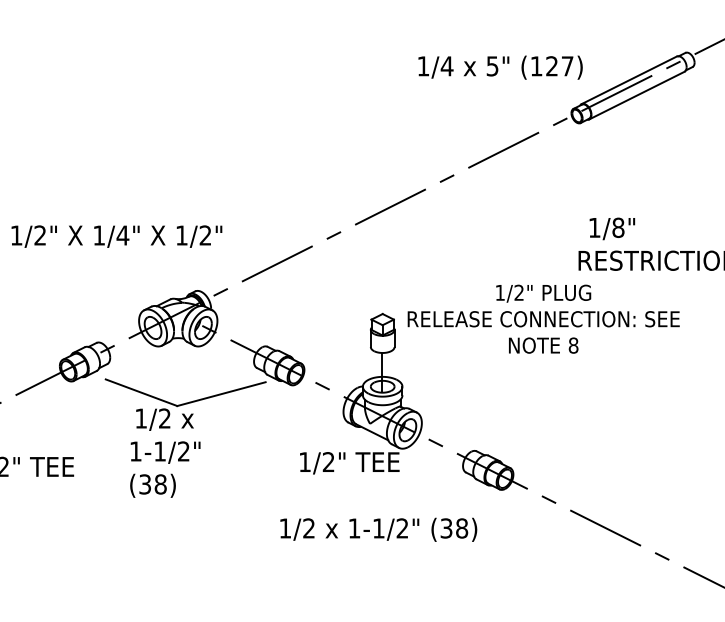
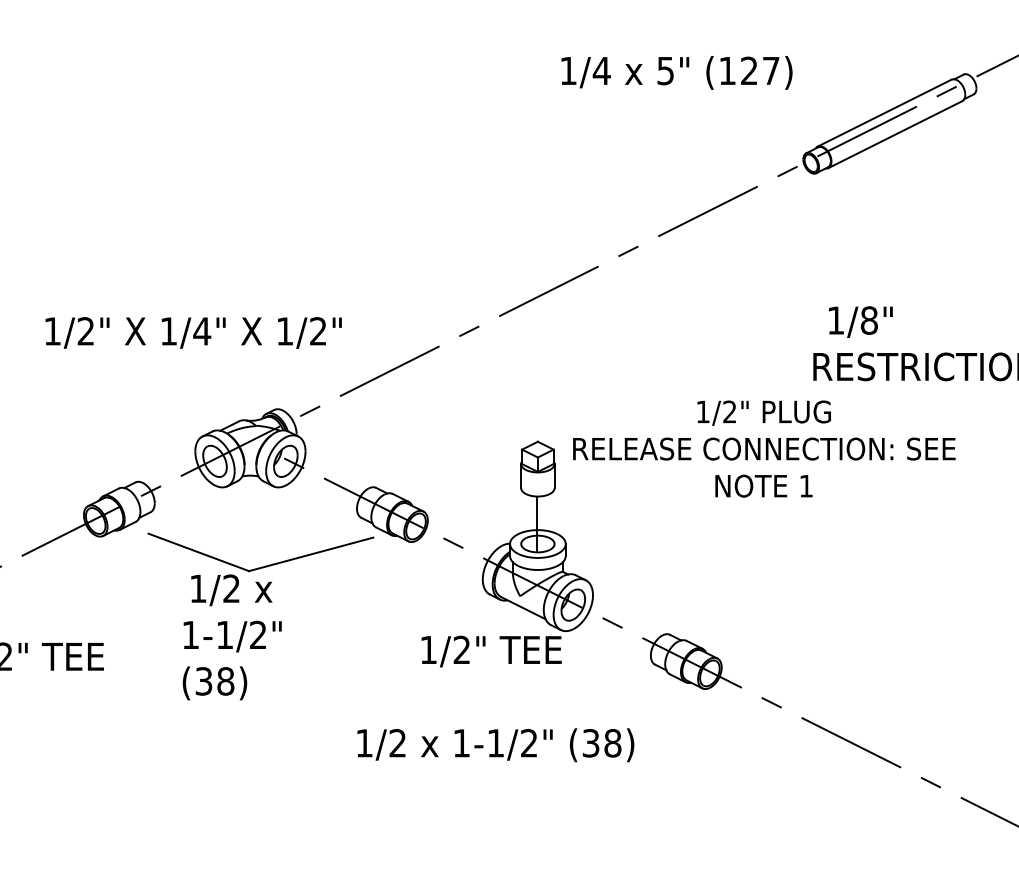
text: (500, 67) -> (676, 72), moved
text: (116, 236) -> (193, 332), moved
text: (573, 345) -> (806, 486), 8 -> 1
text: (378, 529) -> (495, 744), moved

